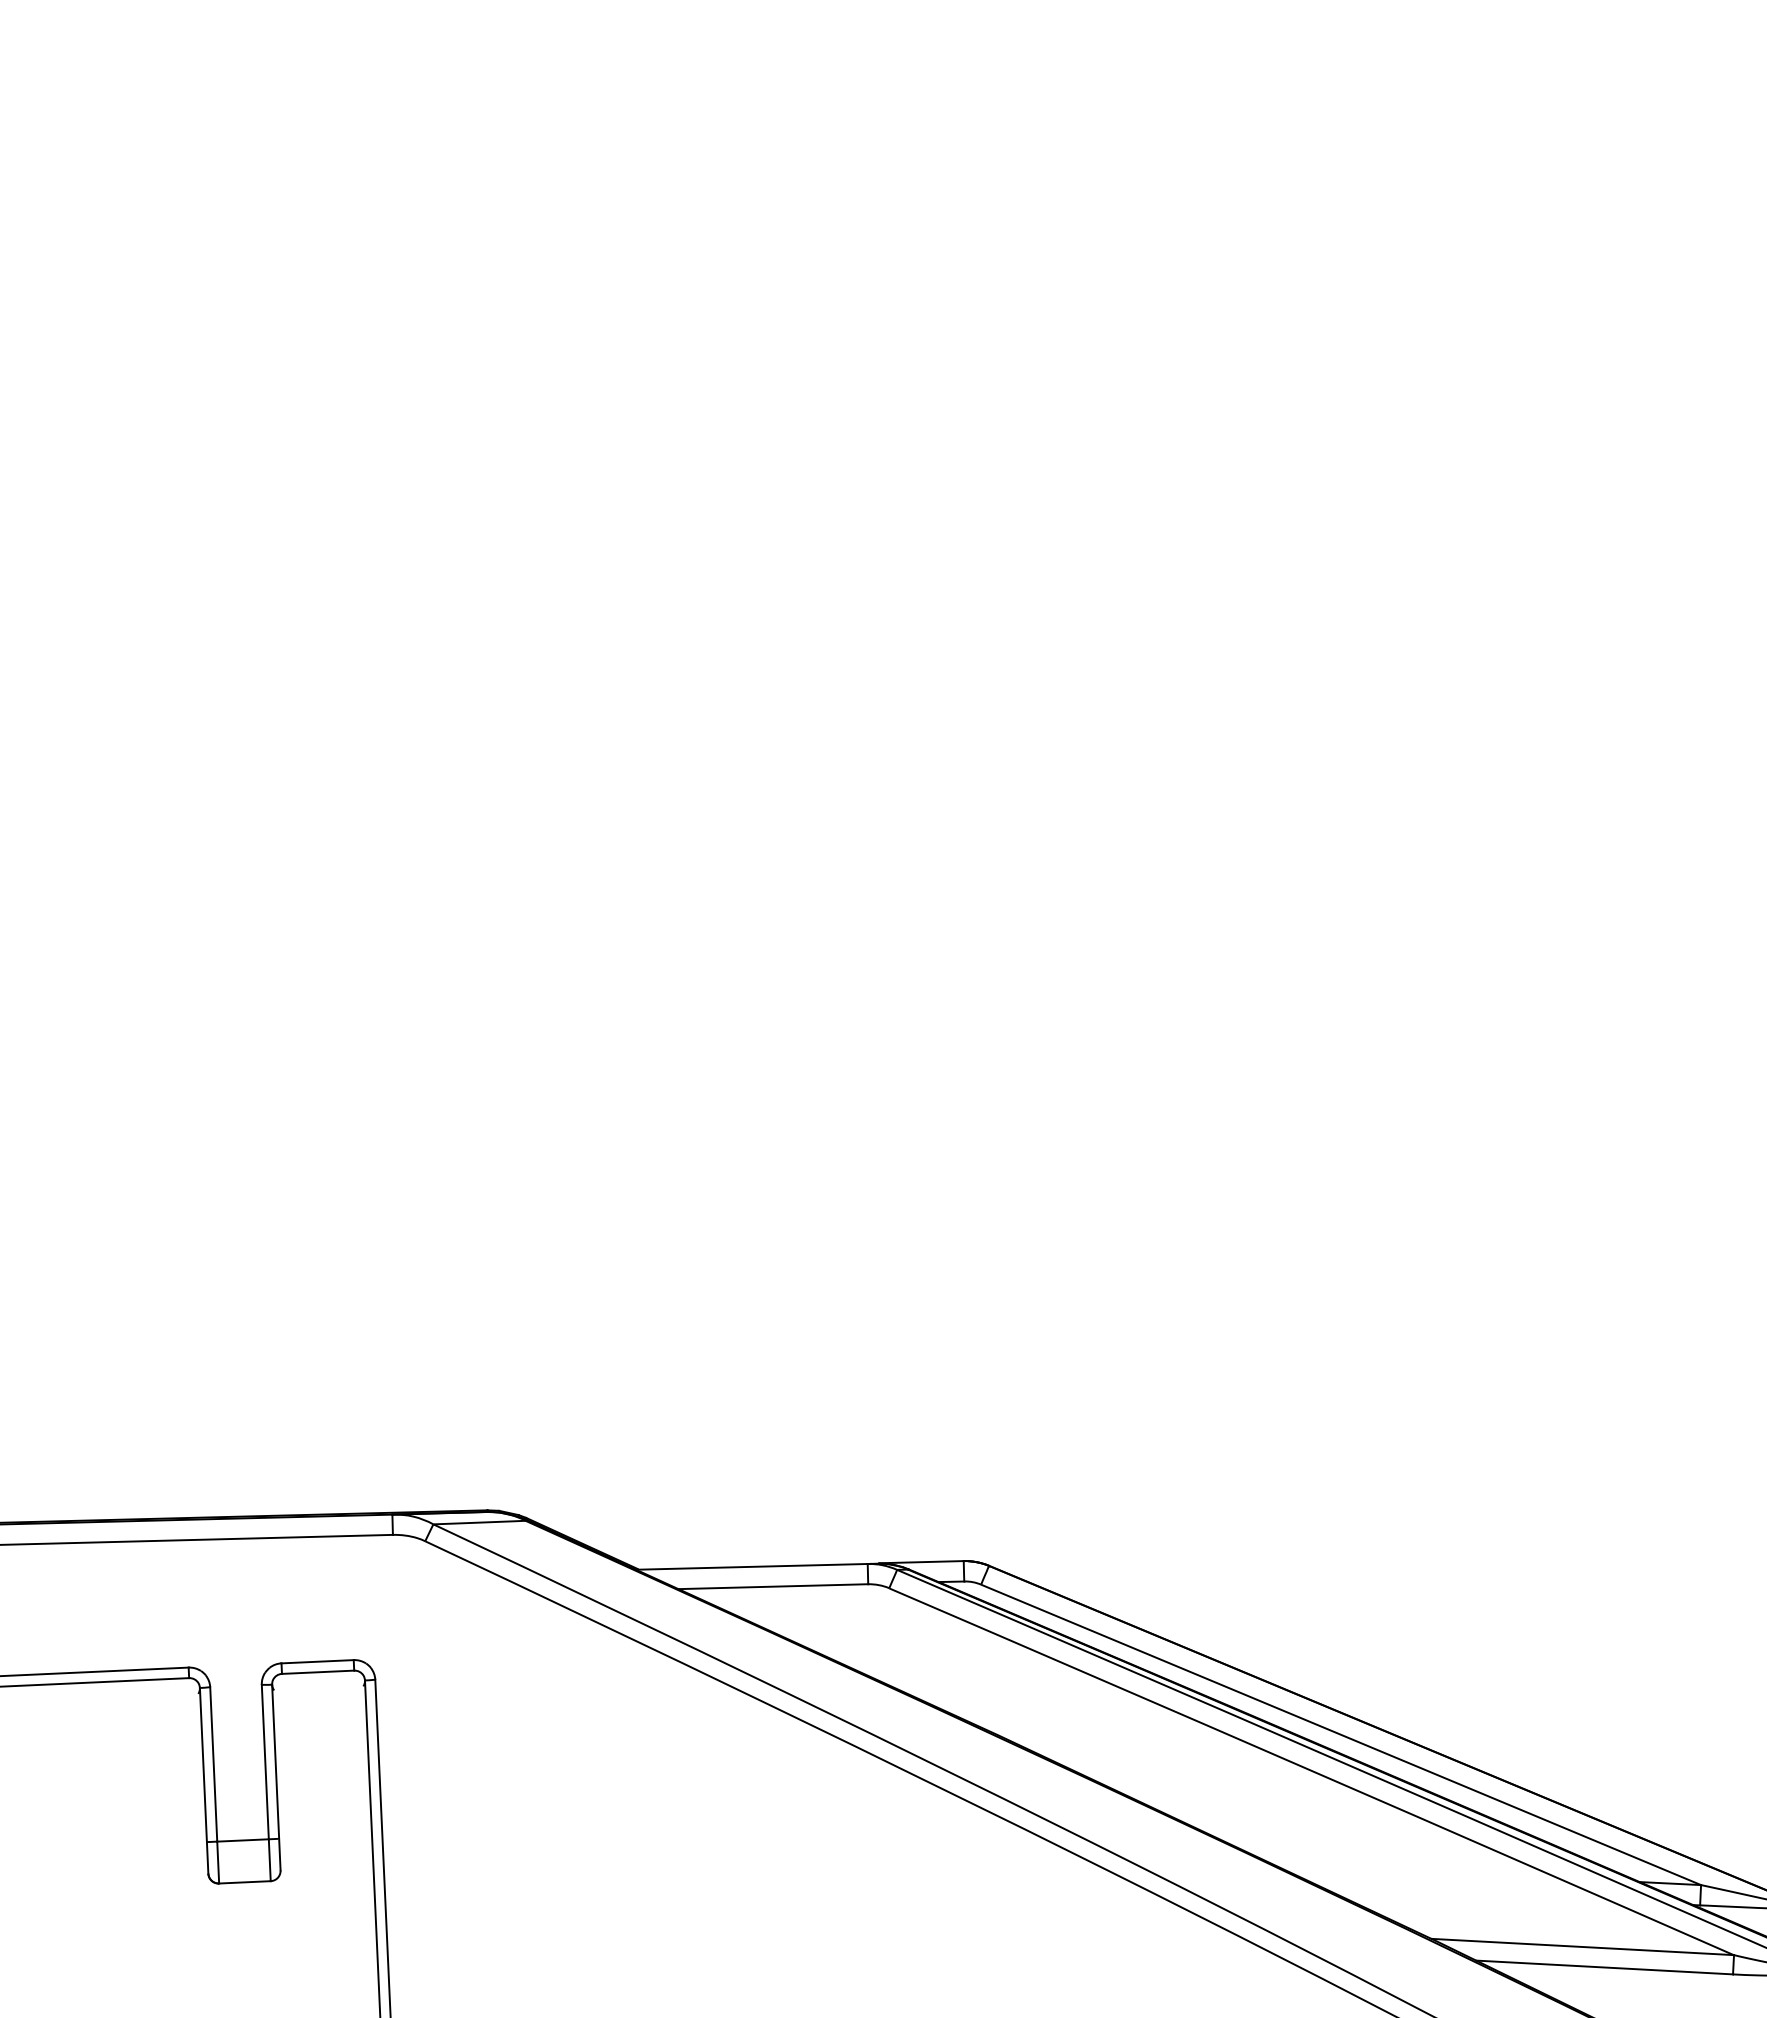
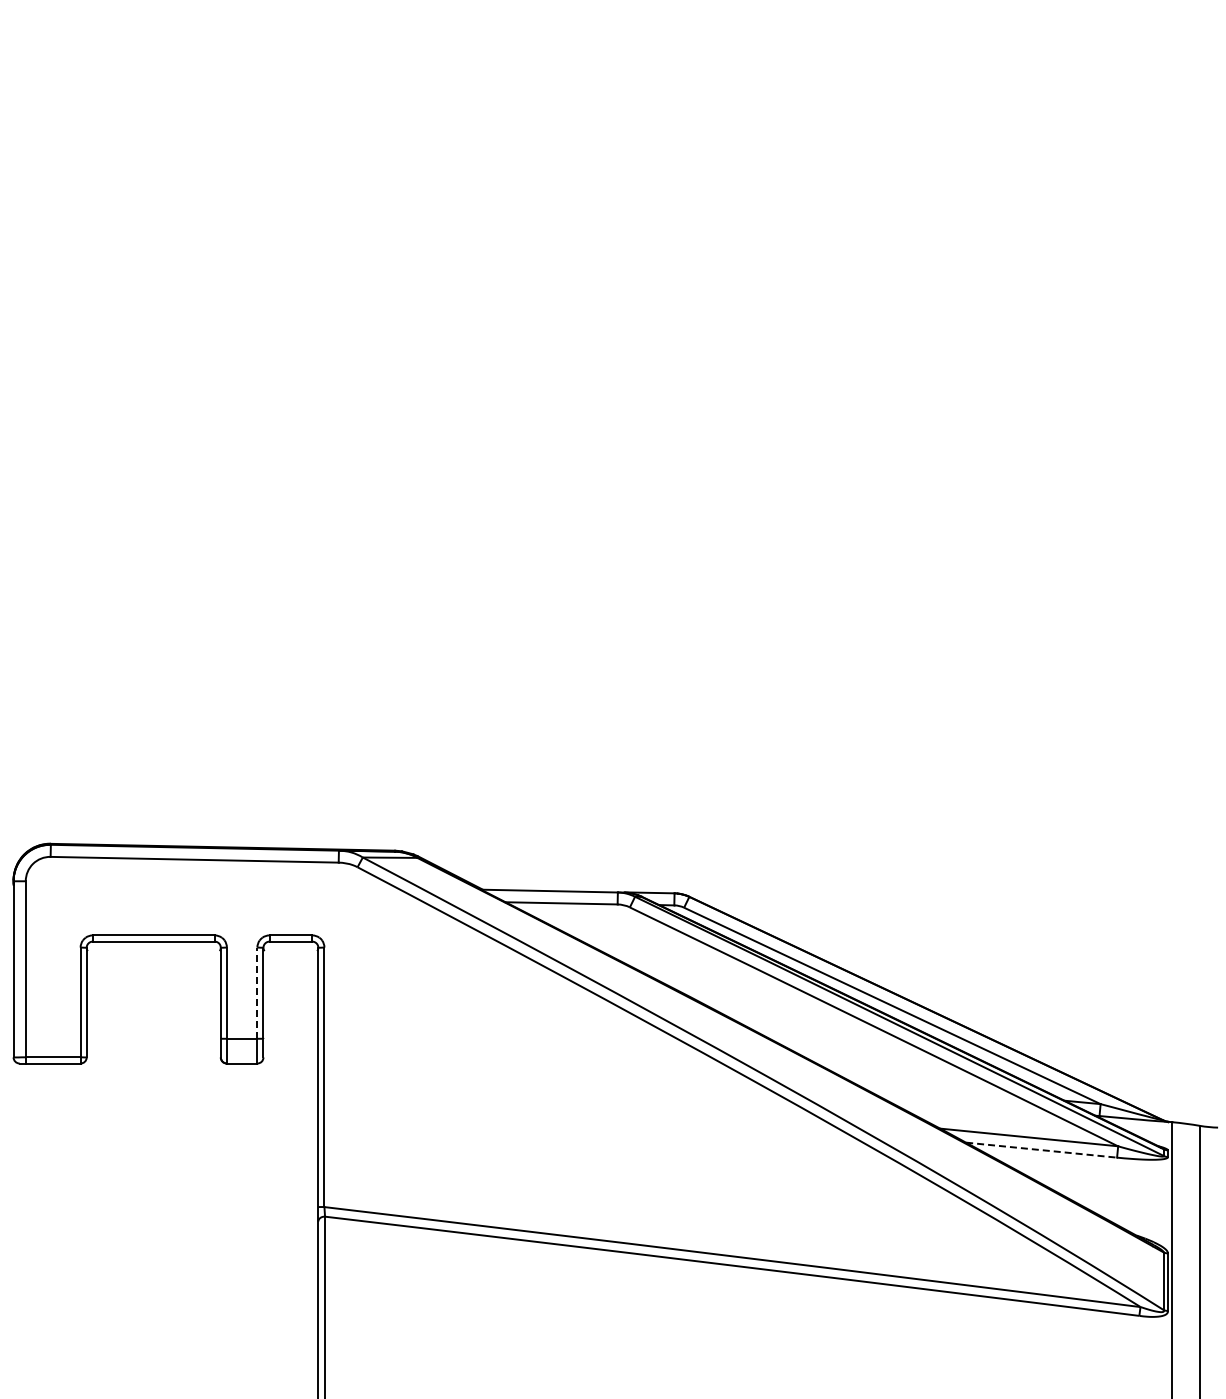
line: (265, 1762) -> (257, 993), solid -> dashed
line: (1604, 1968) -> (1041, 1150), solid -> dashed

